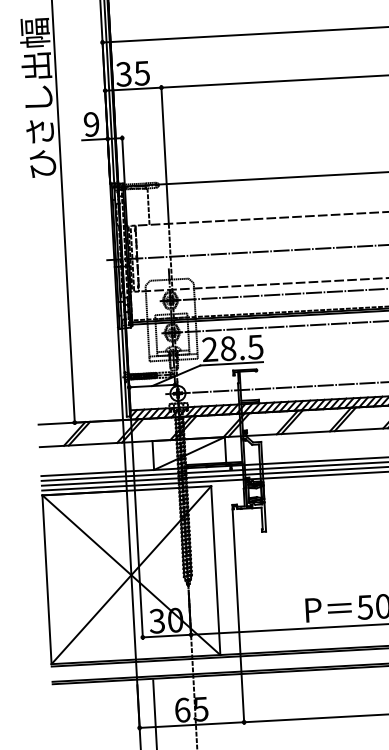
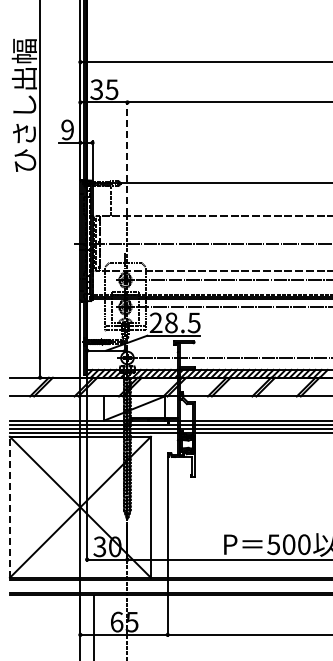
line: (165, 154) -> (127, 158), solid -> dashed
line: (46, 580) -> (9, 507), solid -> dashed

